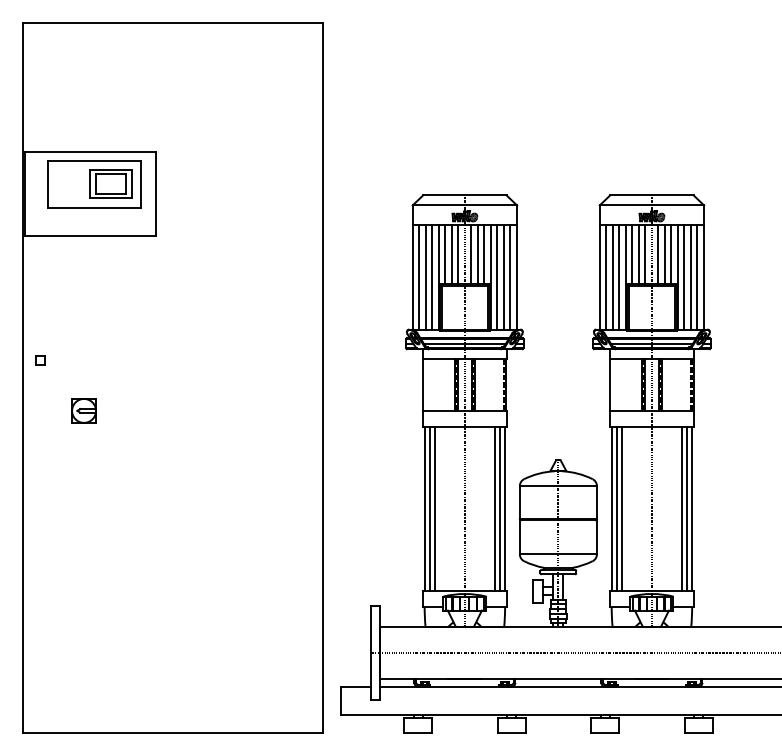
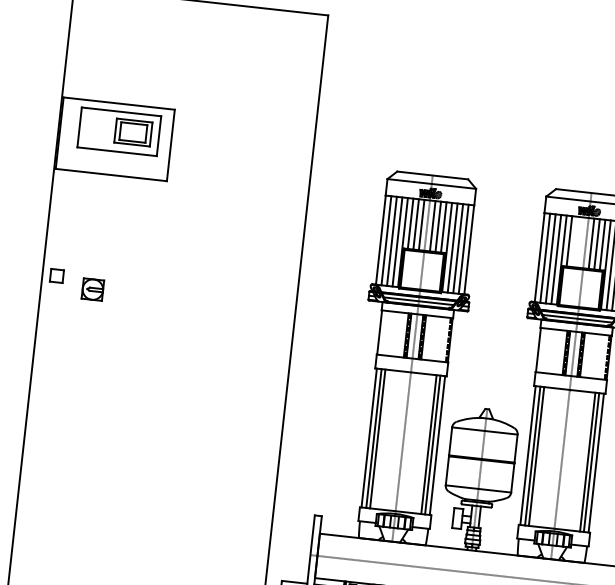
line: (638, 254) -> (574, 241), removed
line: (645, 254) -> (580, 242), removed
part: (40, 360) -> (56, 275), size x1.6
part: (83, 410) -> (92, 289), moved

